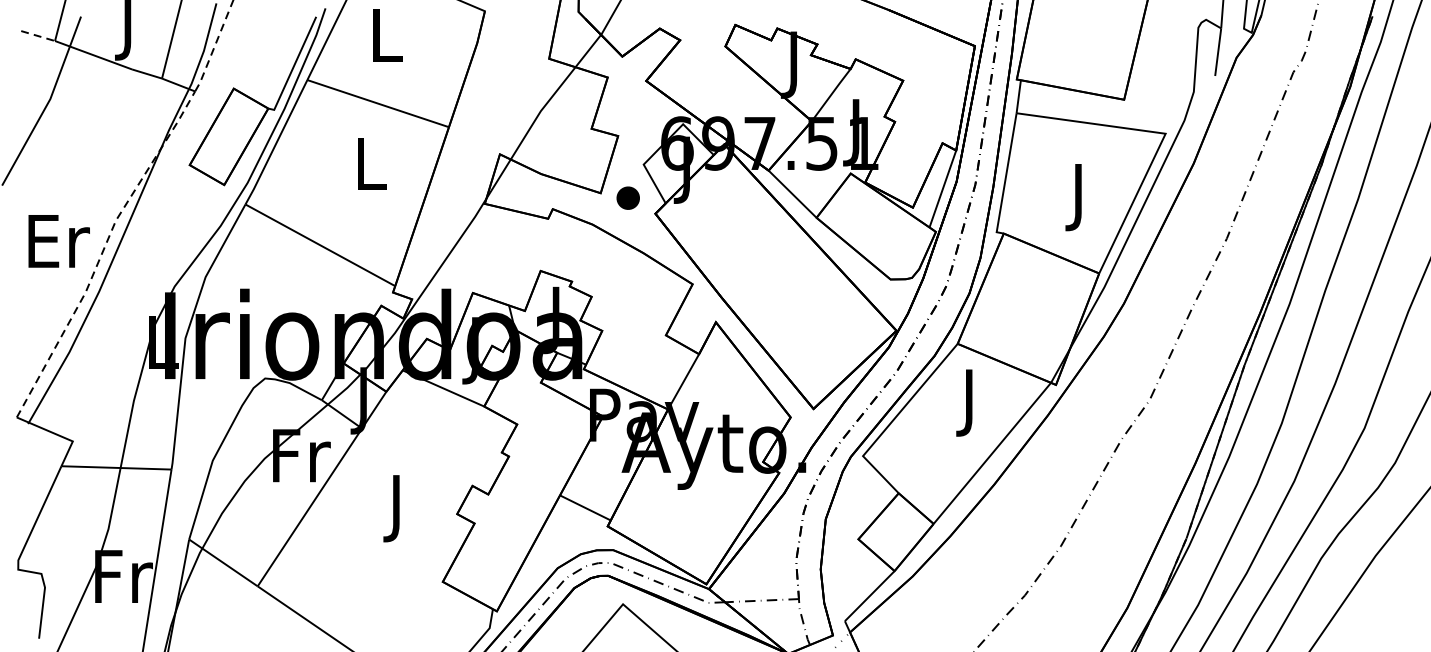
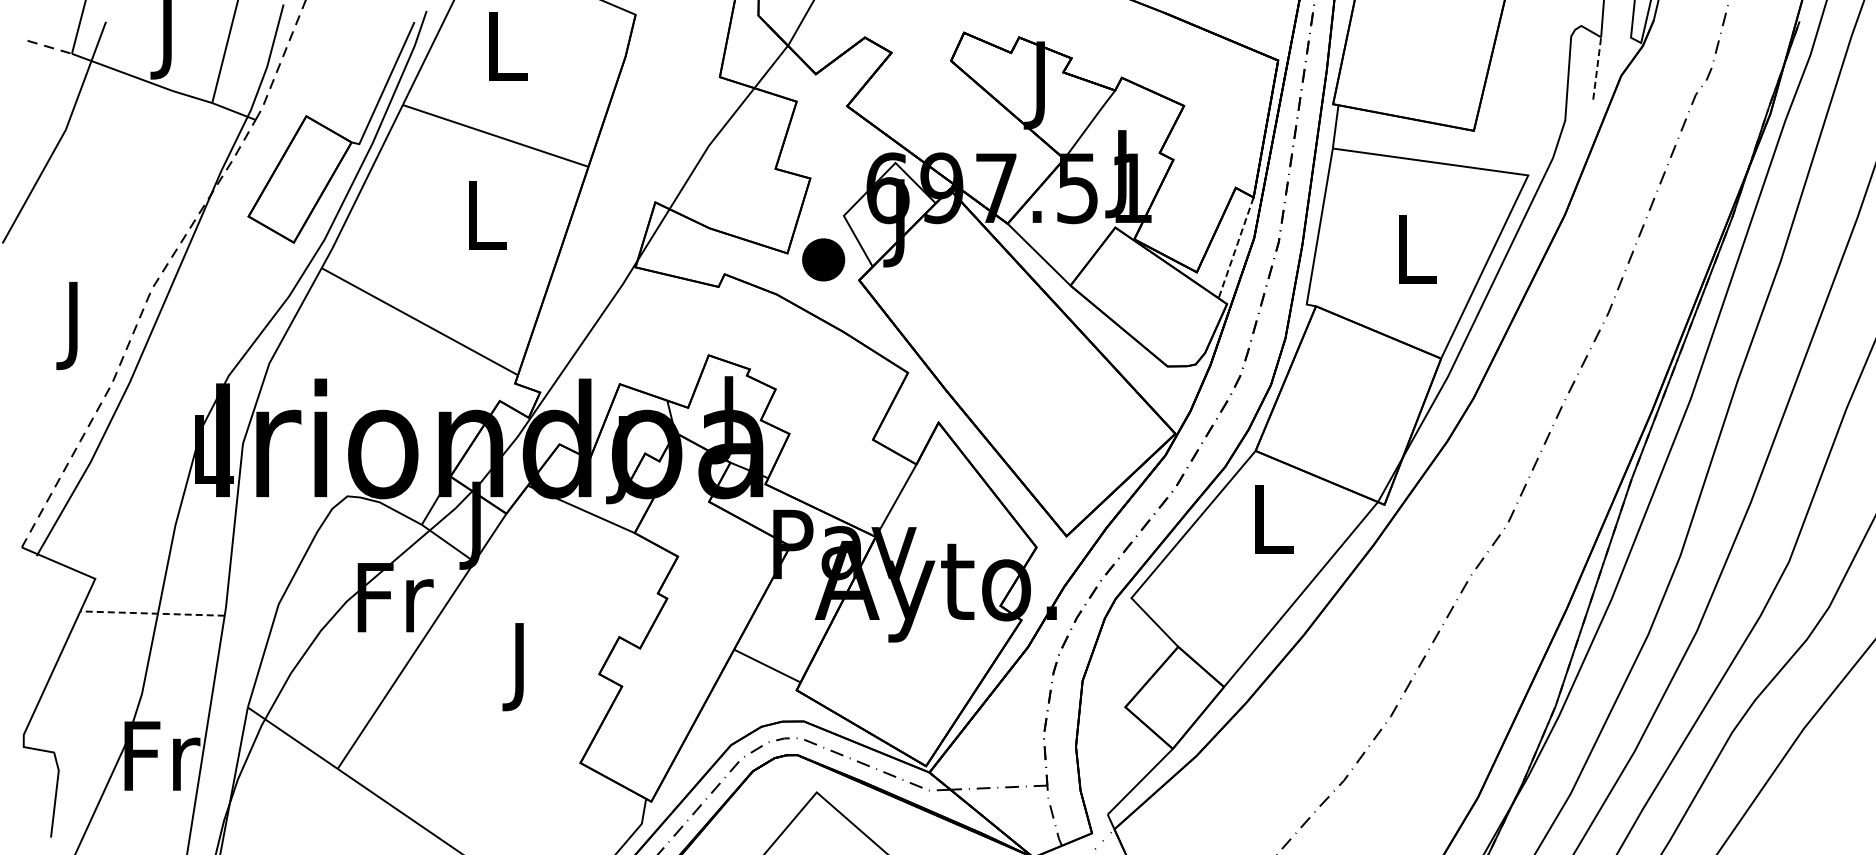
line: (1218, 52) -> (1597, 68), solid -> dashed
line: (942, 189) -> (1235, 248), solid -> dashed
part: (628, 197) -> (823, 259), size x1.4
text: (1080, 197) -> (1416, 259), J -> L
text: (59, 248) -> (77, 325), Er -> J
text: (971, 403) -> (1273, 528), J -> L
line: (116, 467) -> (152, 613), solid -> dashed

